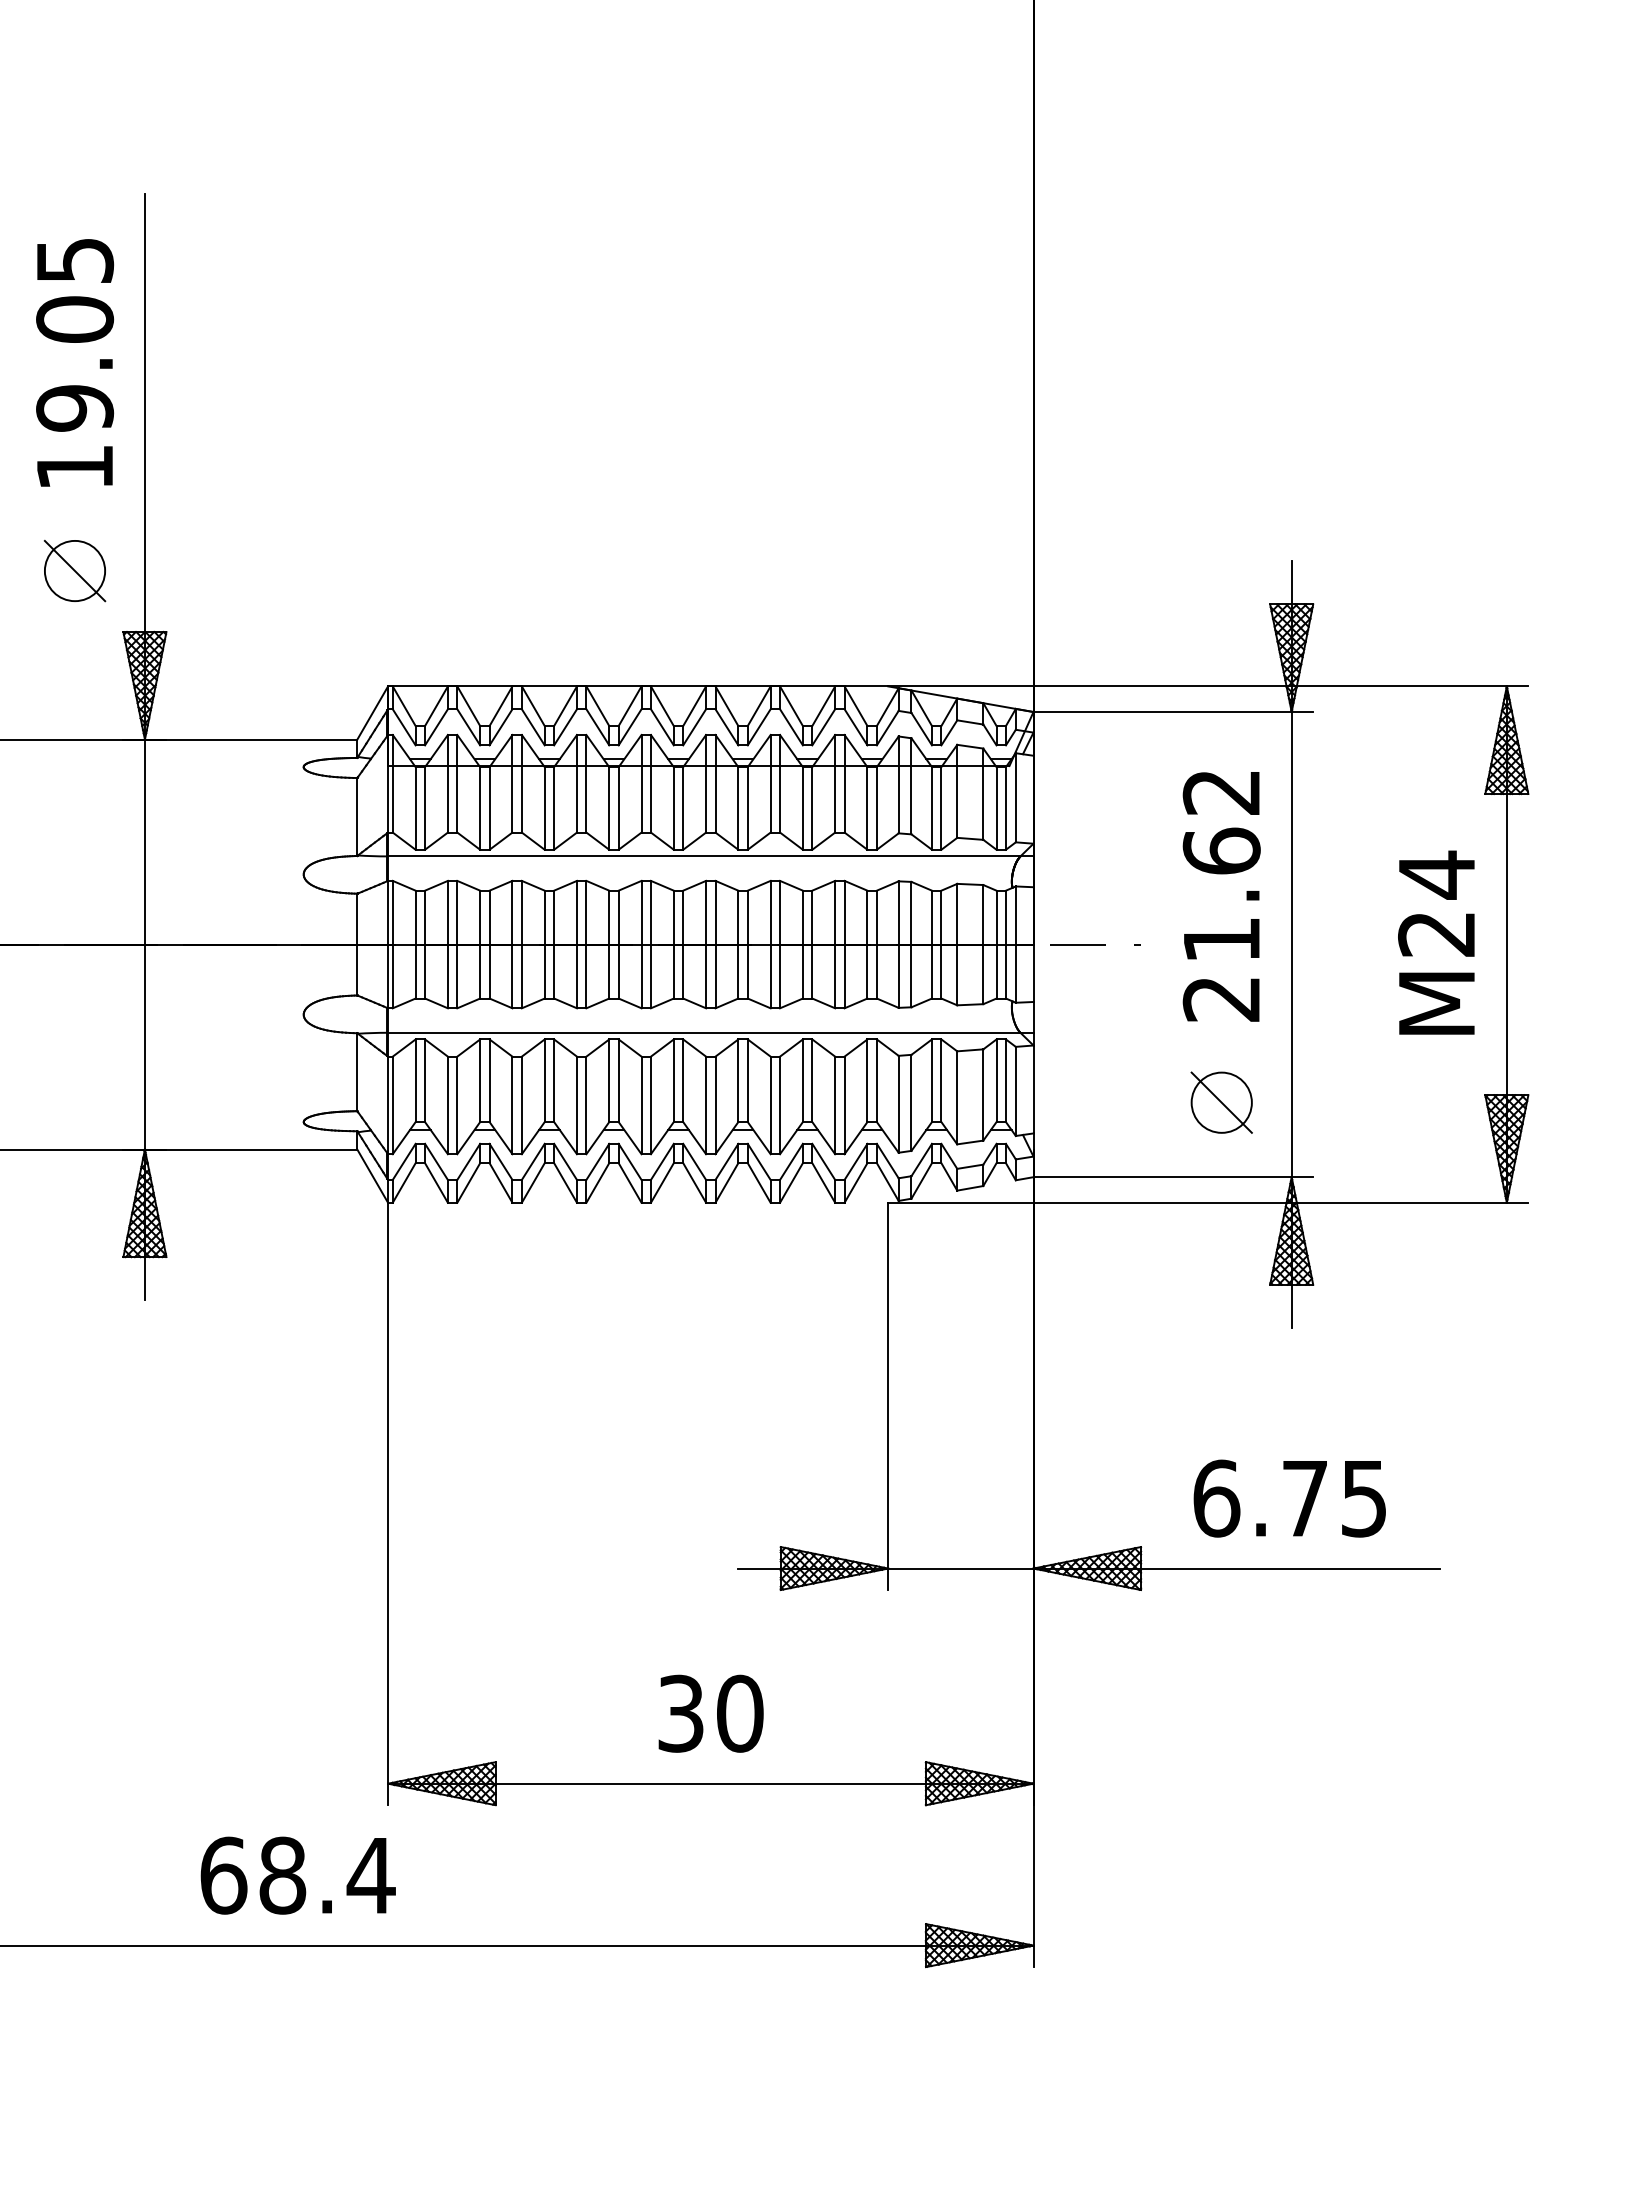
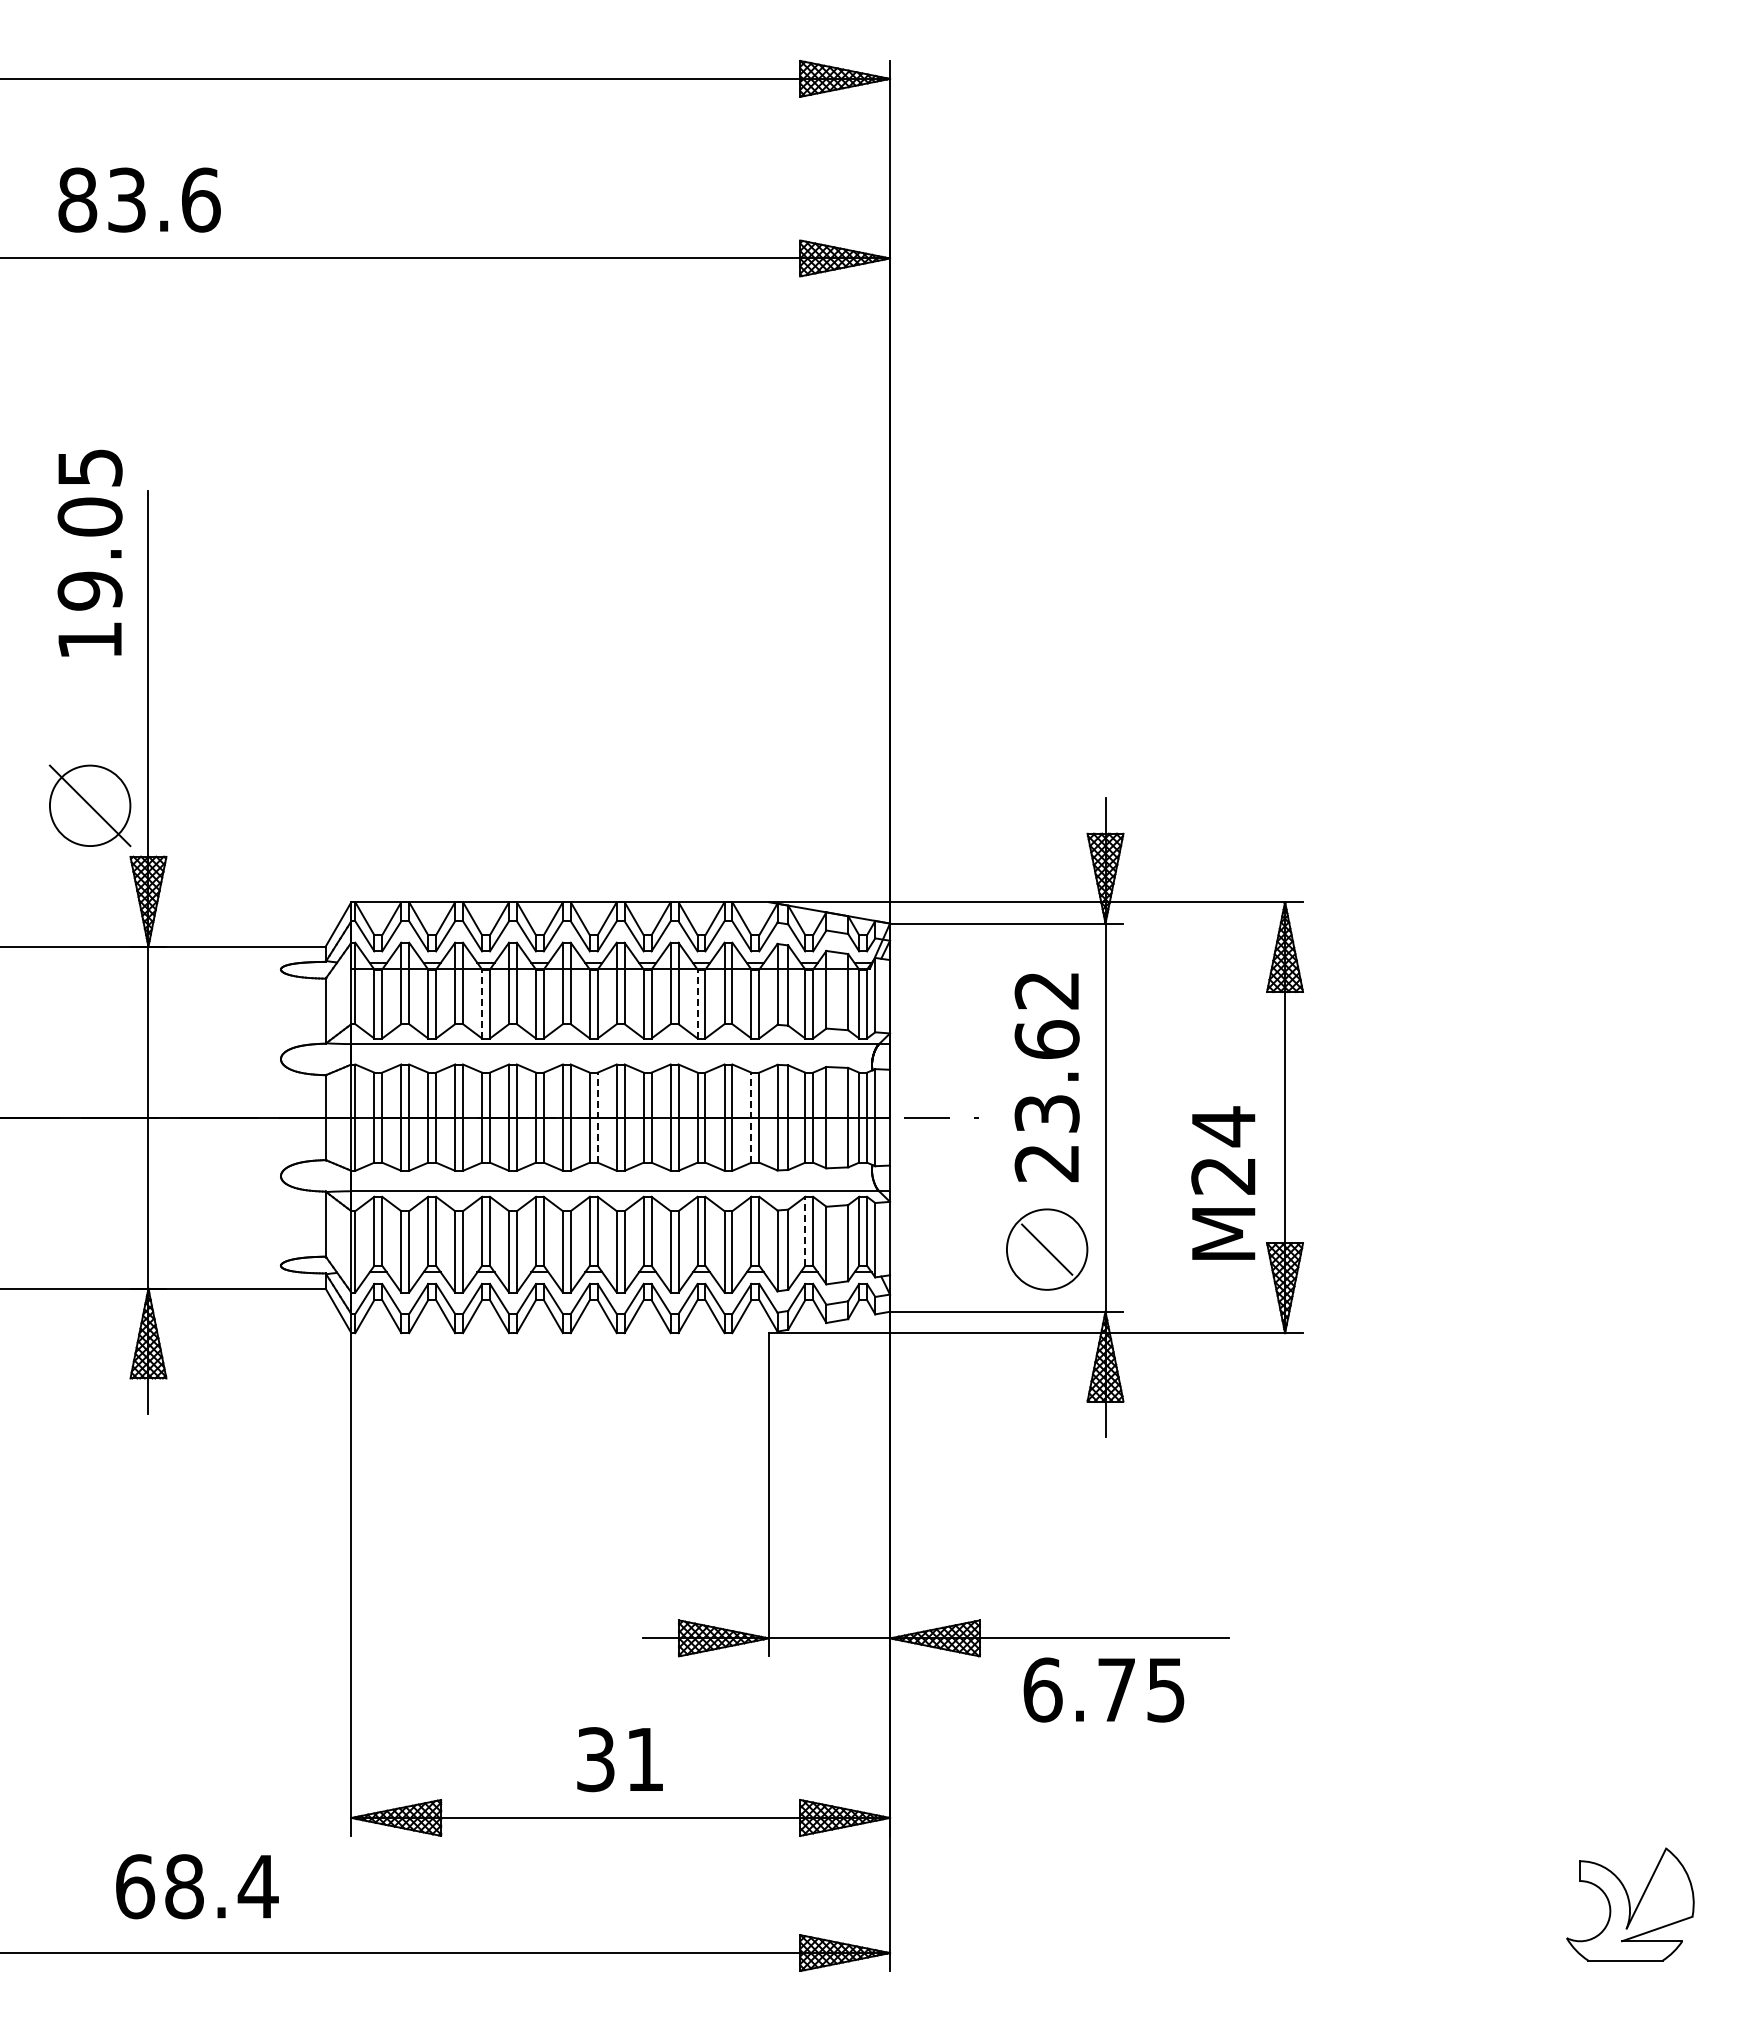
text: (74, 362) -> (89, 552), moved
part: (74, 570) -> (89, 805), size x1.6
line: (545, 807) -> (482, 1003), solid -> dashed
line: (802, 807) -> (697, 1003), solid -> dashed
text: (1220, 939) -> (1046, 1113), 21.62 -> 23.62
text: (1436, 942) -> (1223, 1182), moved
line: (682, 944) -> (597, 1117), solid -> dashed
line: (867, 944) -> (751, 1117), solid -> dashed
line: (932, 1079) -> (805, 1230), solid -> dashed
circle: (1222, 1102) -> (1047, 1249), size x1.6
text: (1289, 1497) -> (1103, 1689), moved
text: (739, 1713) -> (644, 1759), 30 -> 31
text: (298, 1875) -> (197, 1886), moved

